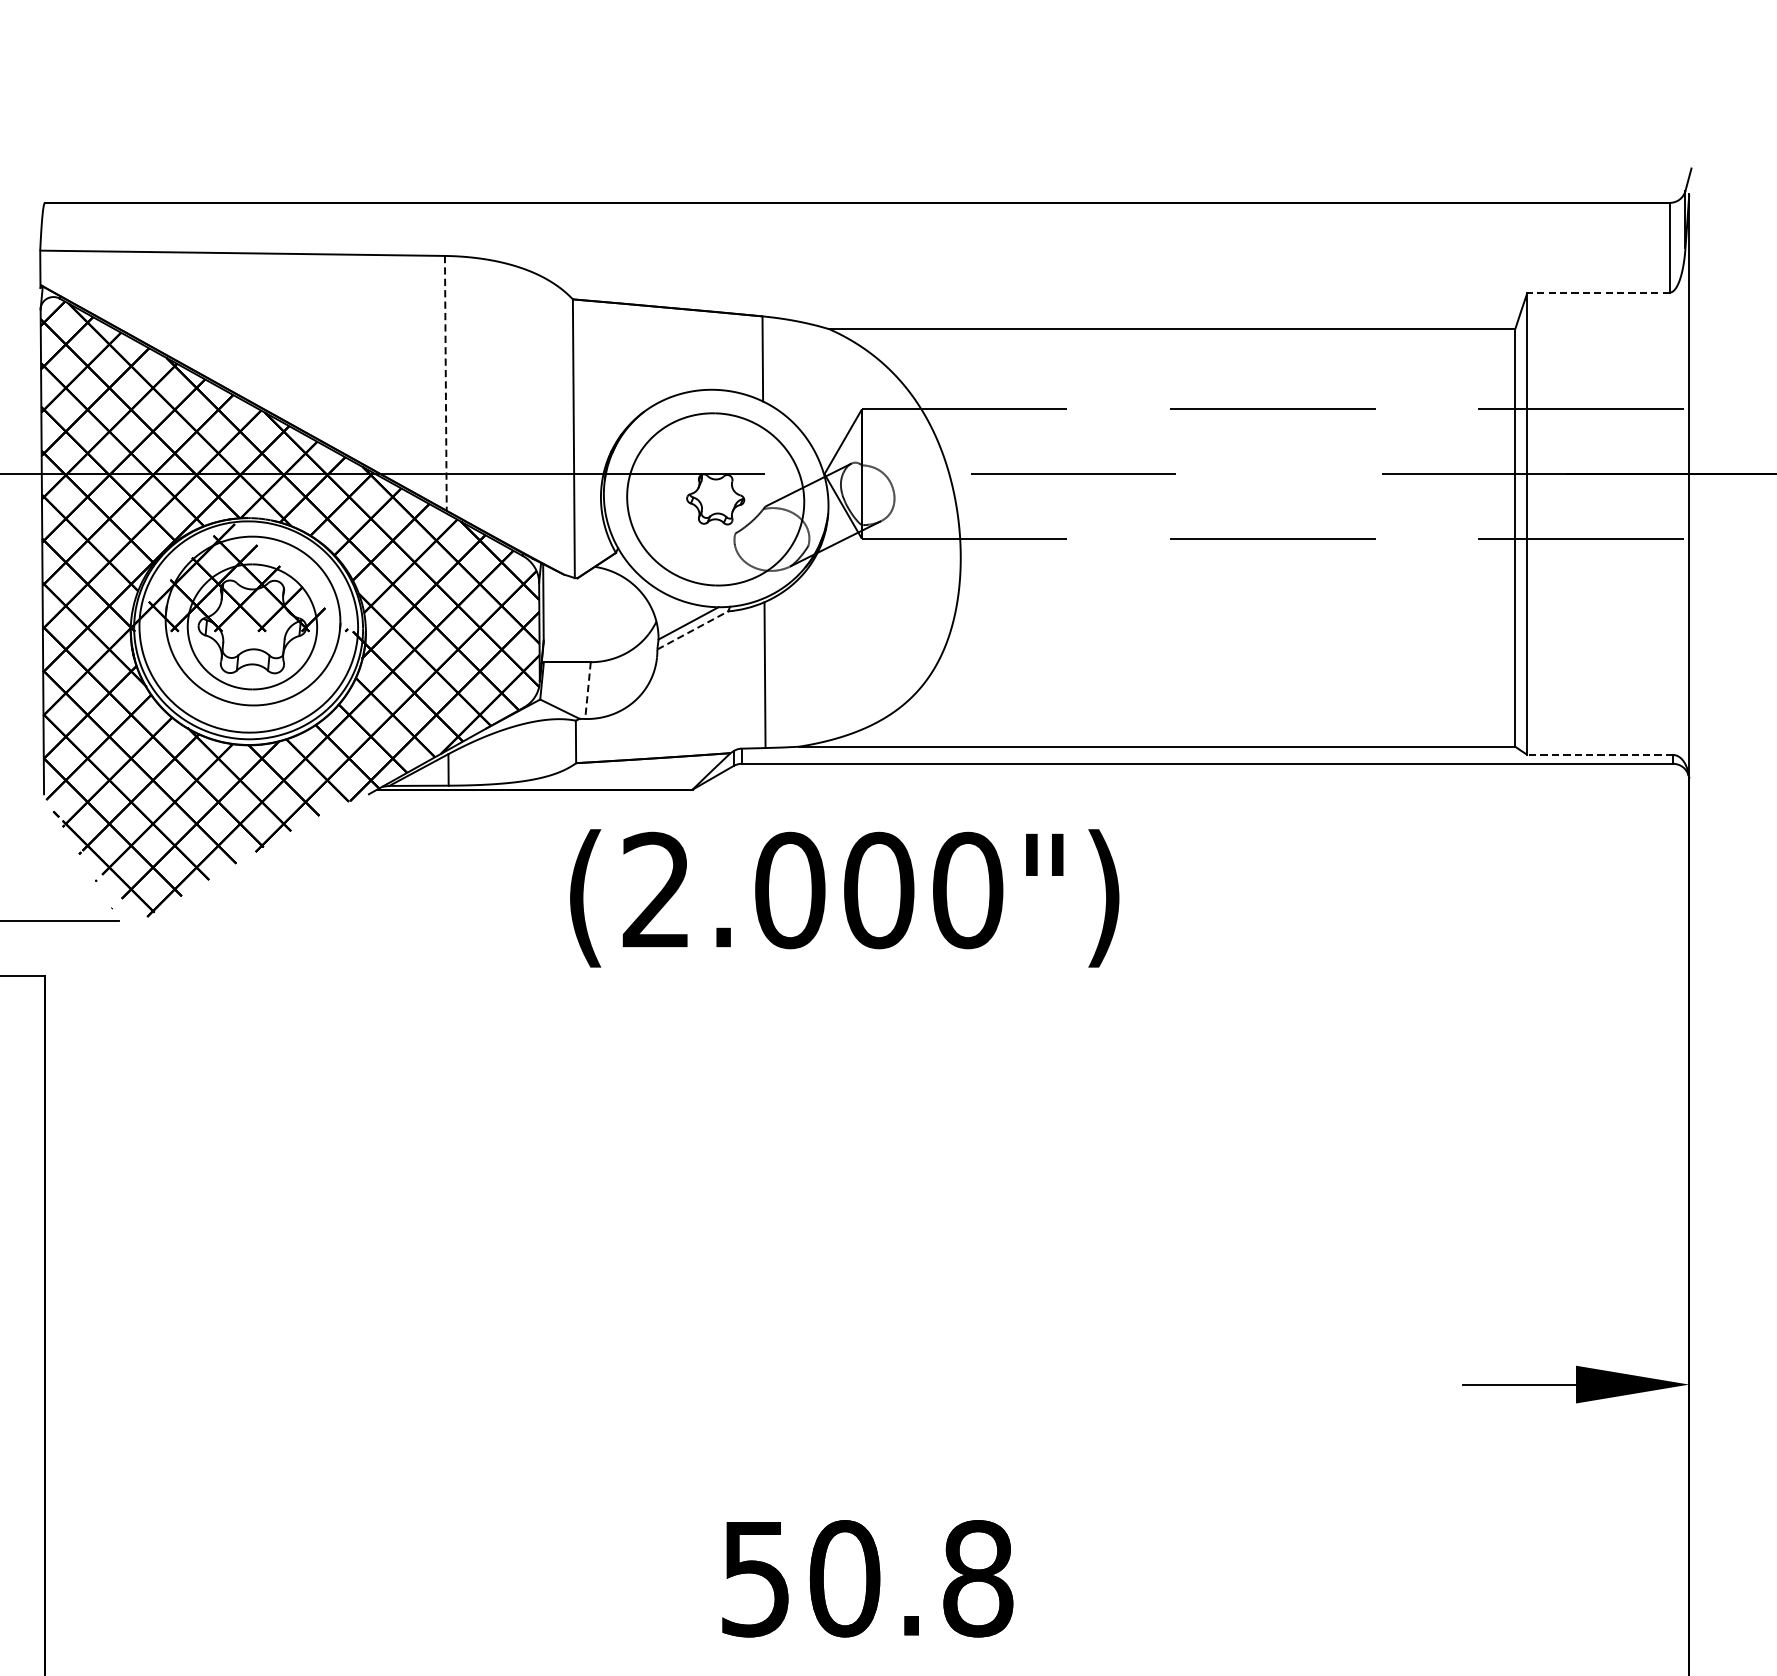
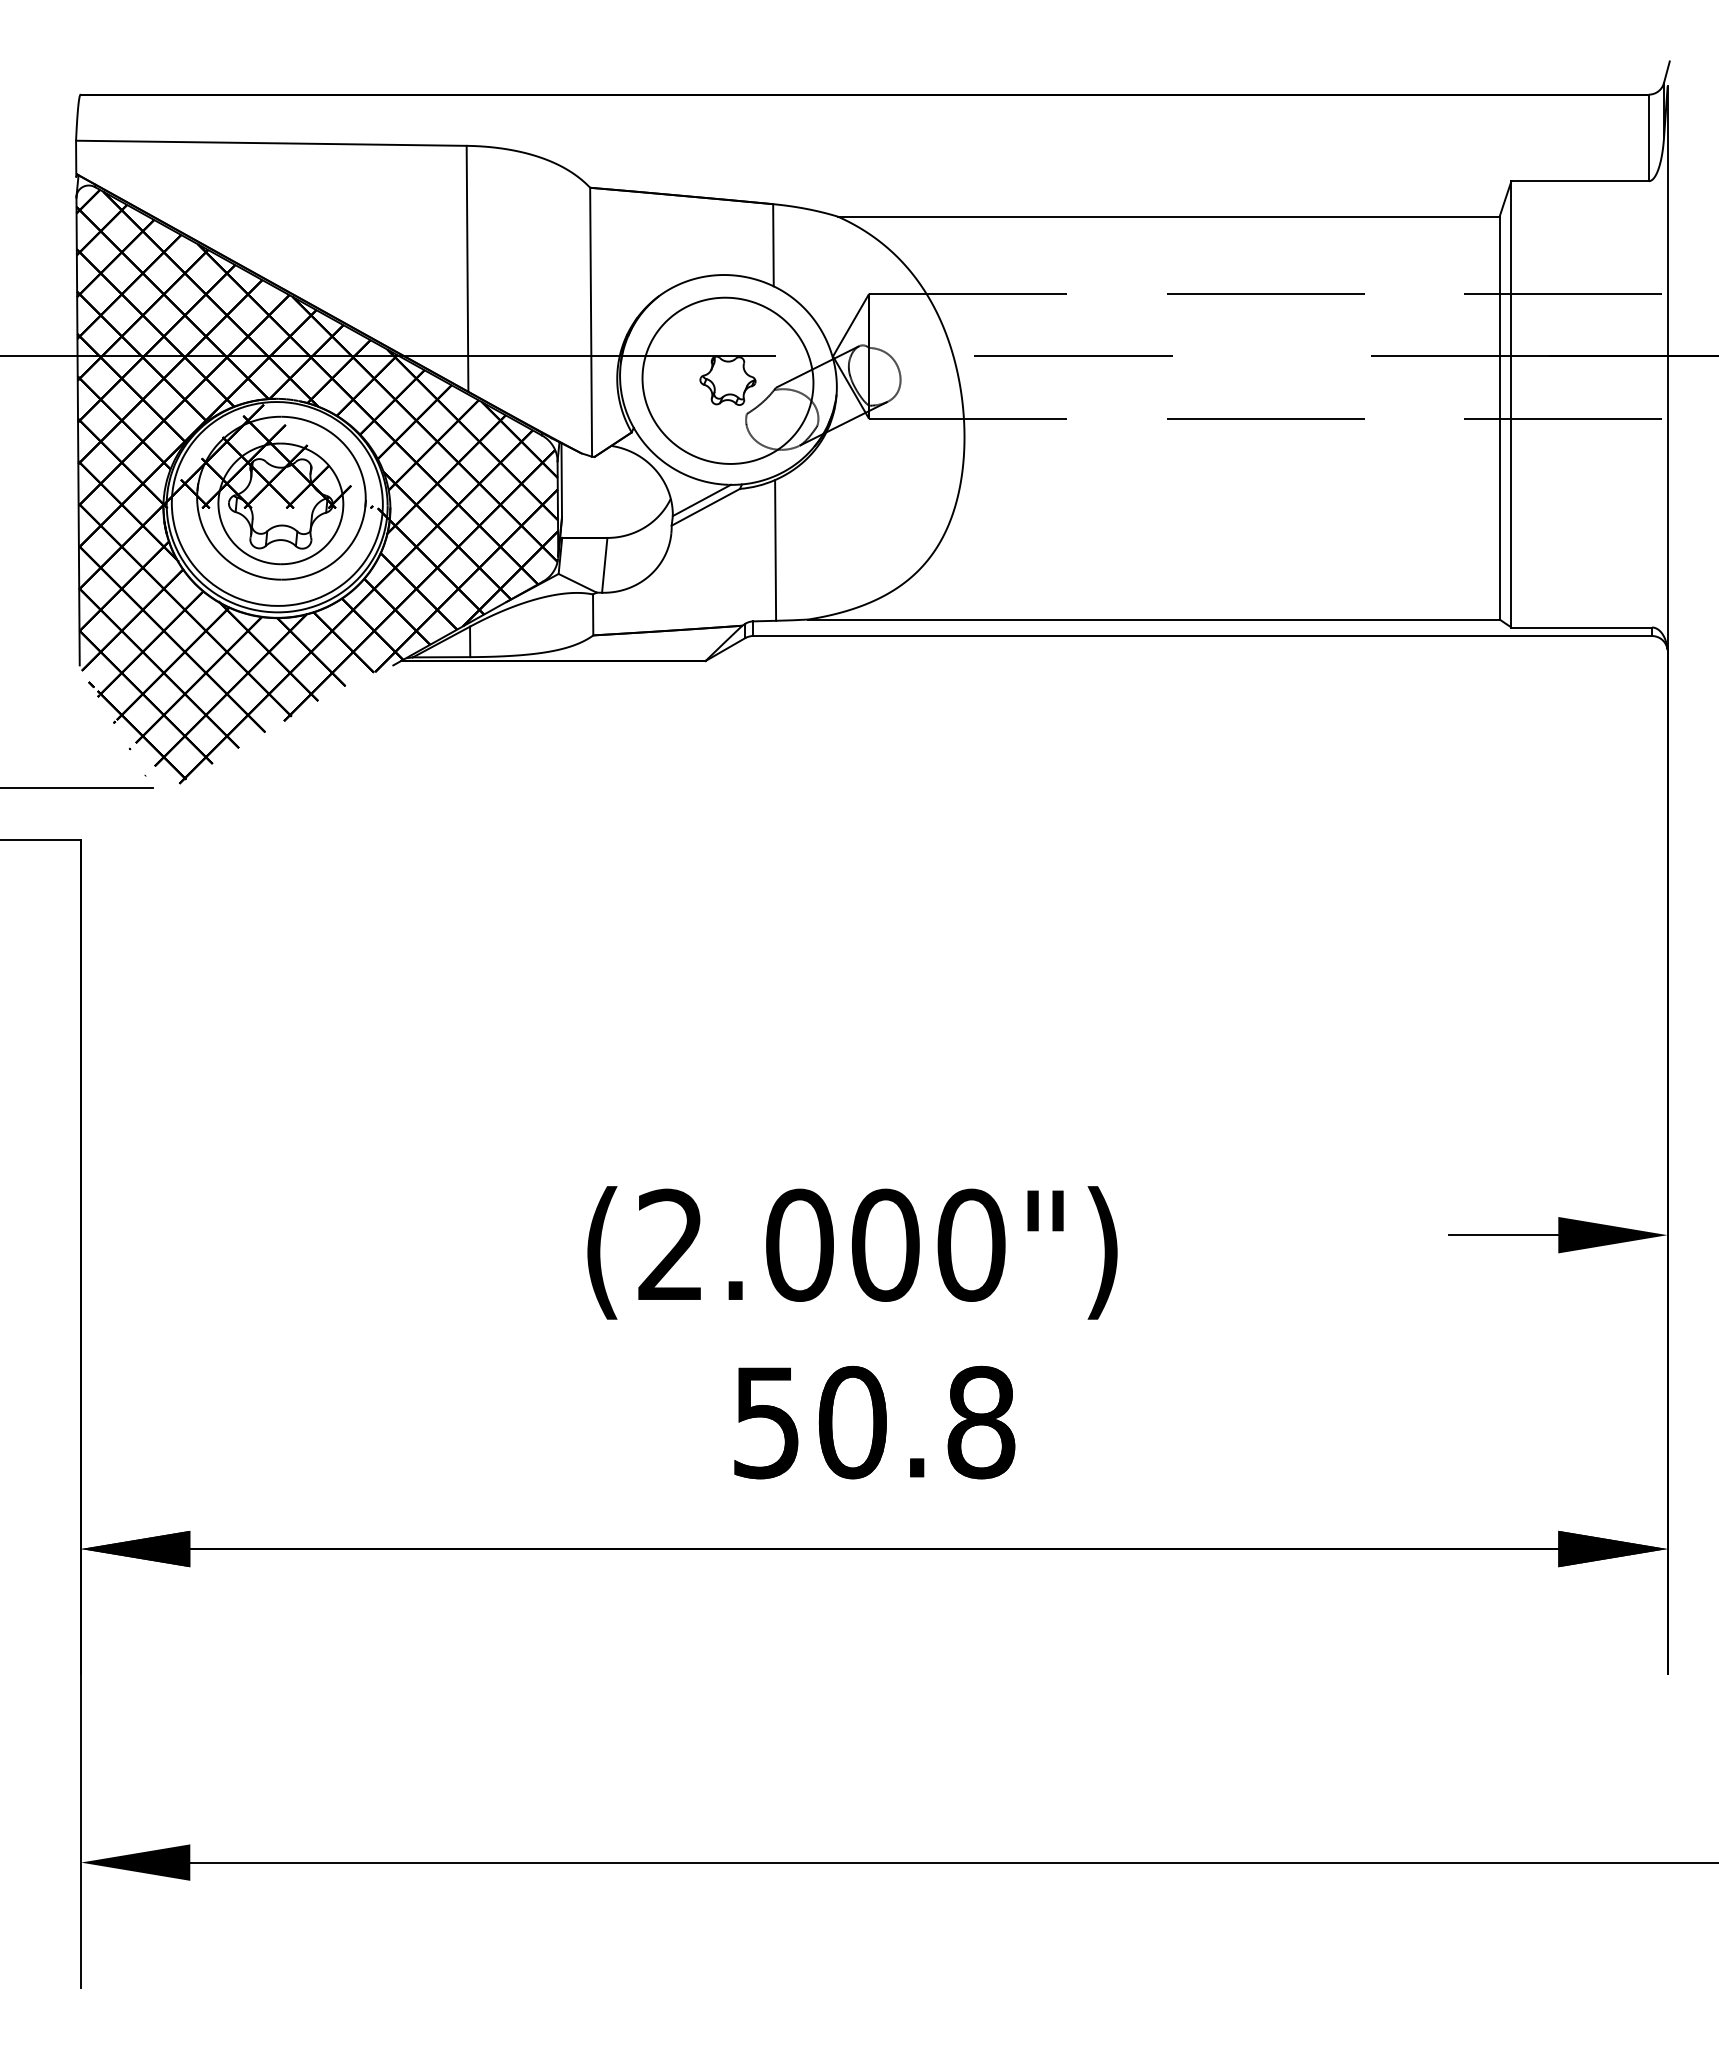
line: (1598, 292) -> (1580, 181), dashed -> solid
line: (445, 383) -> (467, 268), dashed -> solid
line: (692, 630) -> (705, 507), dashed -> solid
line: (587, 690) -> (604, 565), dashed -> solid
line: (1600, 754) -> (1581, 627), dashed -> solid
text: (844, 897) -> (852, 1252), moved

